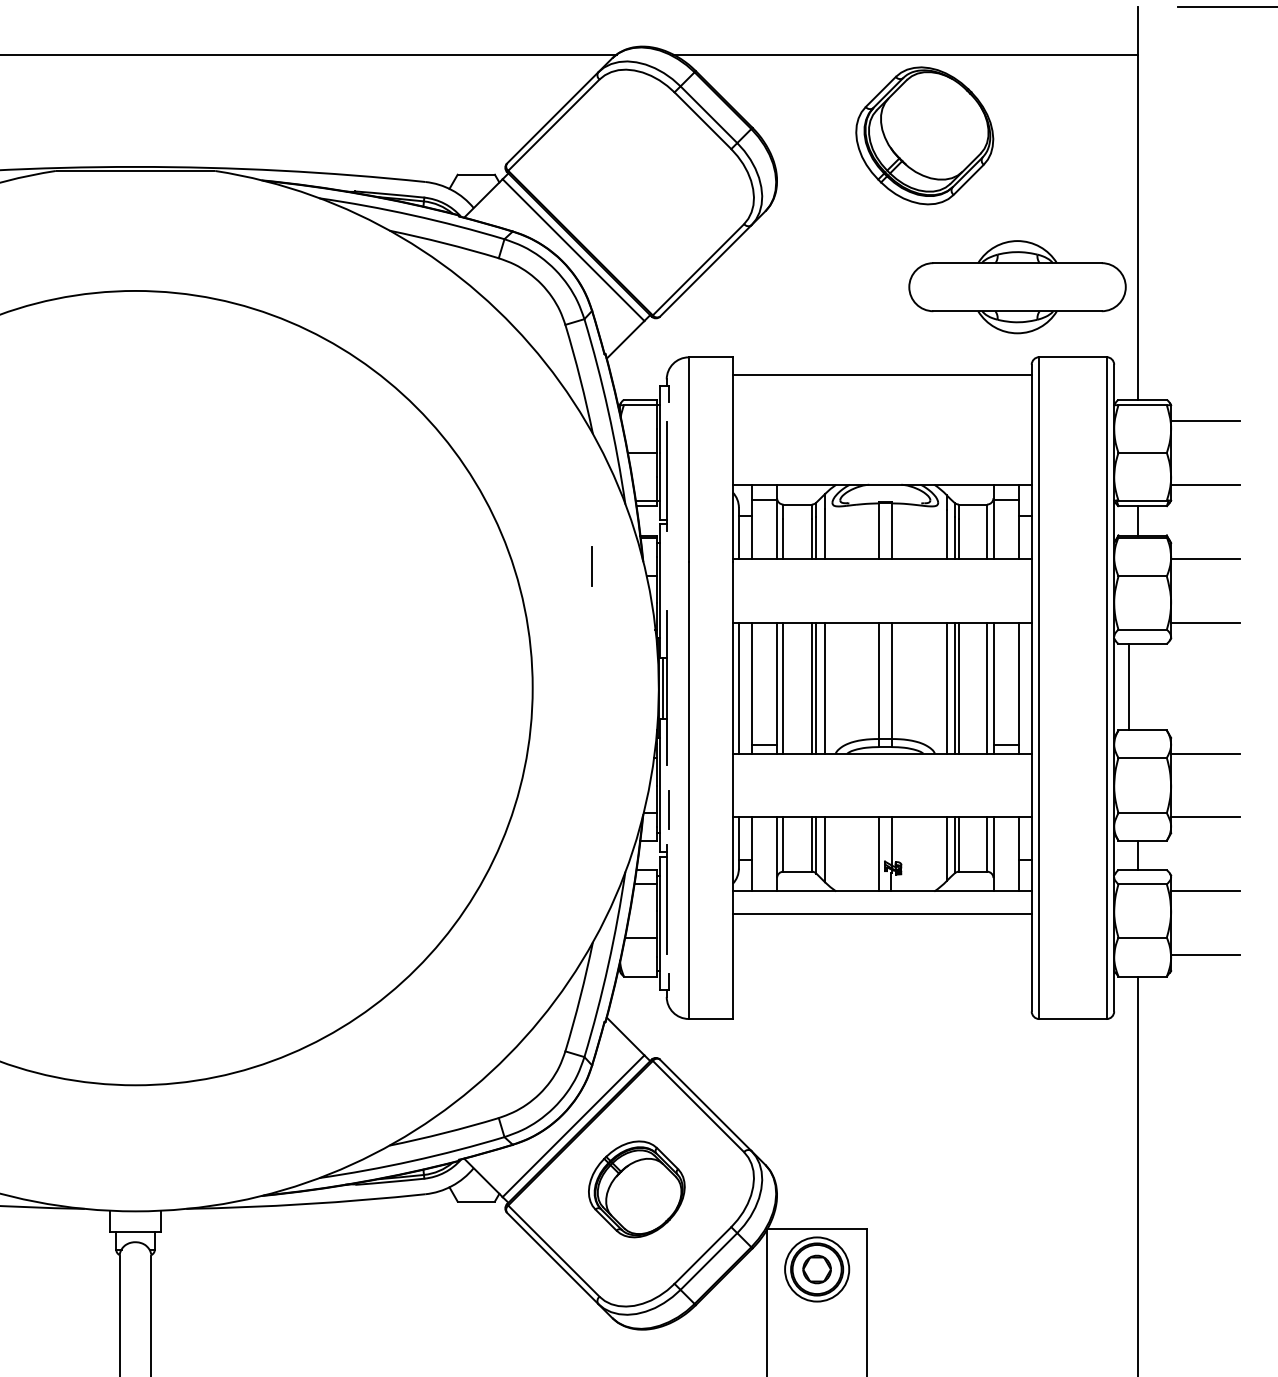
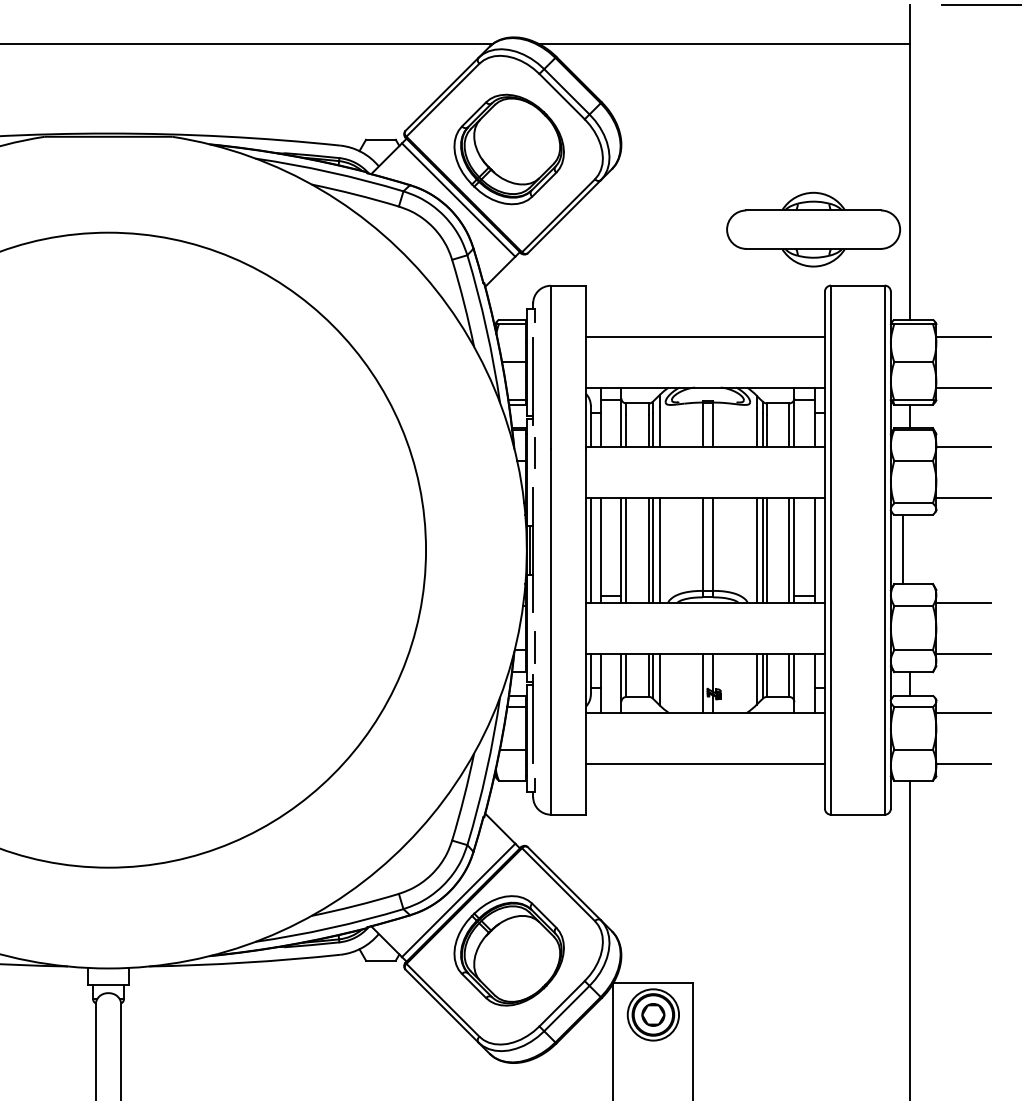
part: (924, 135) -> (509, 149), moved
line: (881, 375) -> (704, 337), moved
line: (591, 566) -> (534, 452), moved
line: (881, 914) -> (704, 763), moved
part: (636, 1189) -> (509, 950), size x1.43

